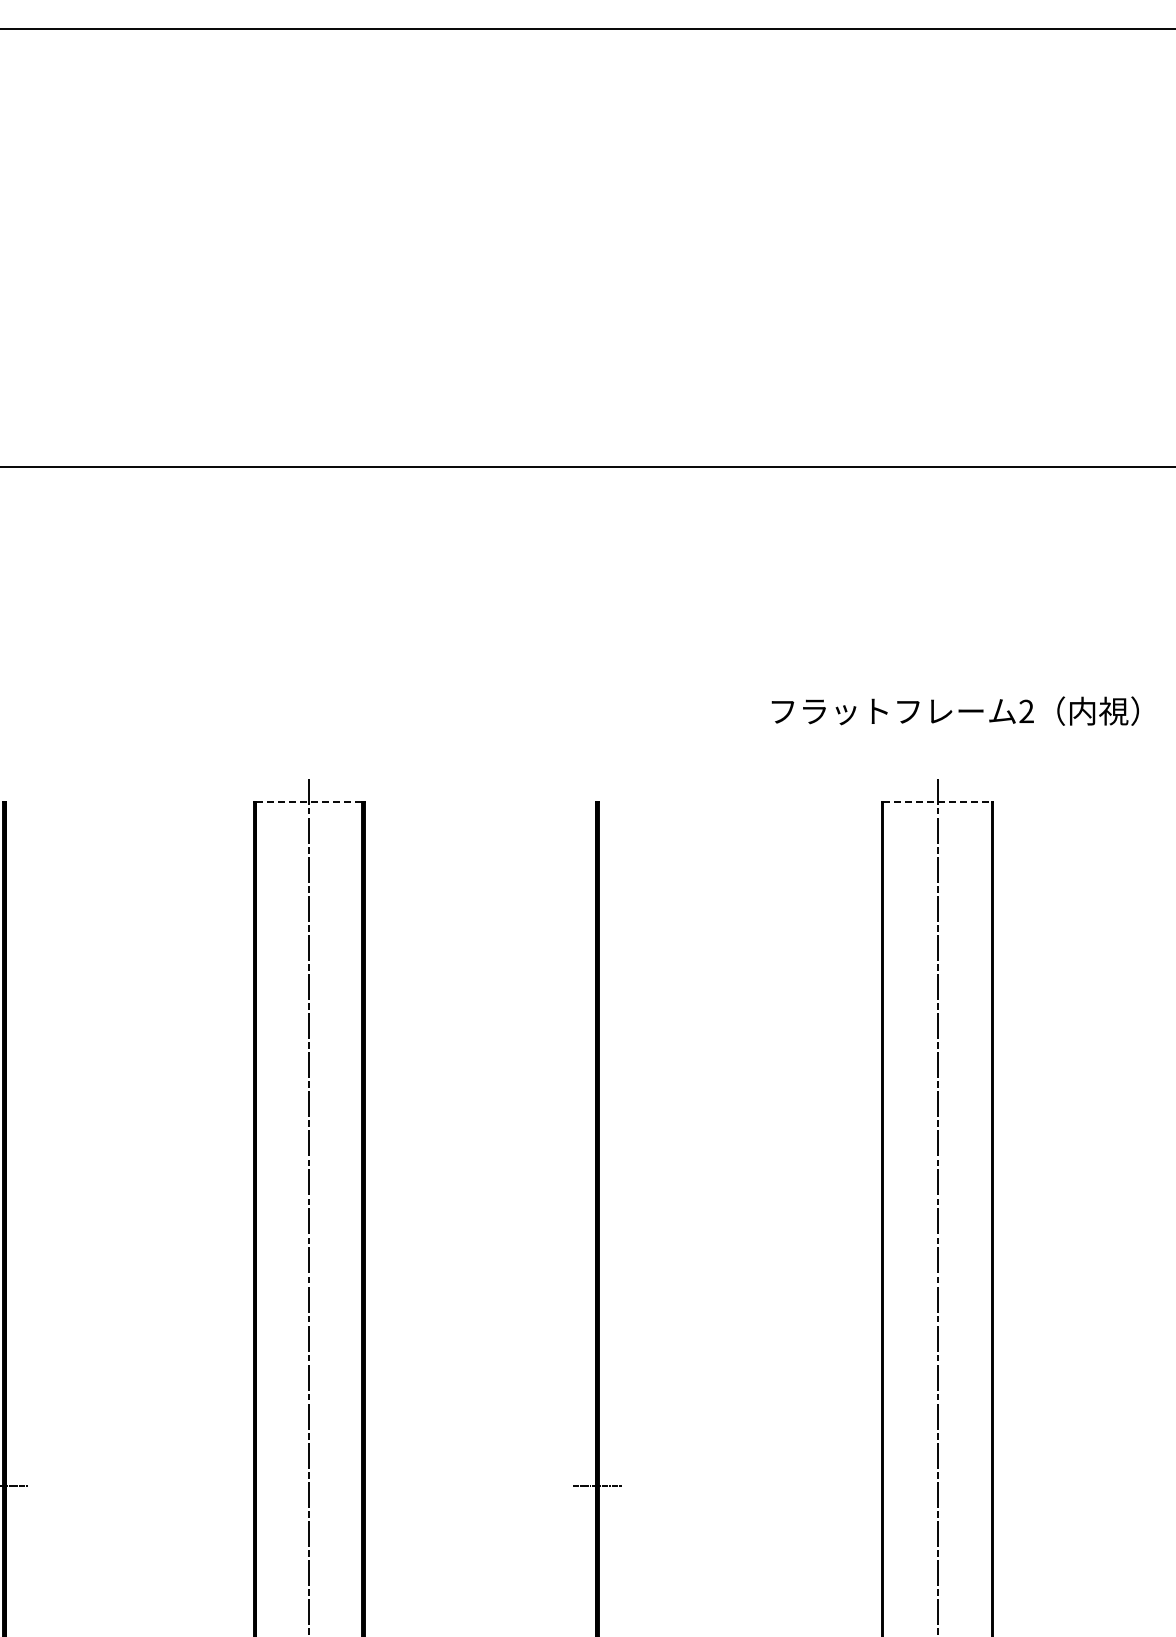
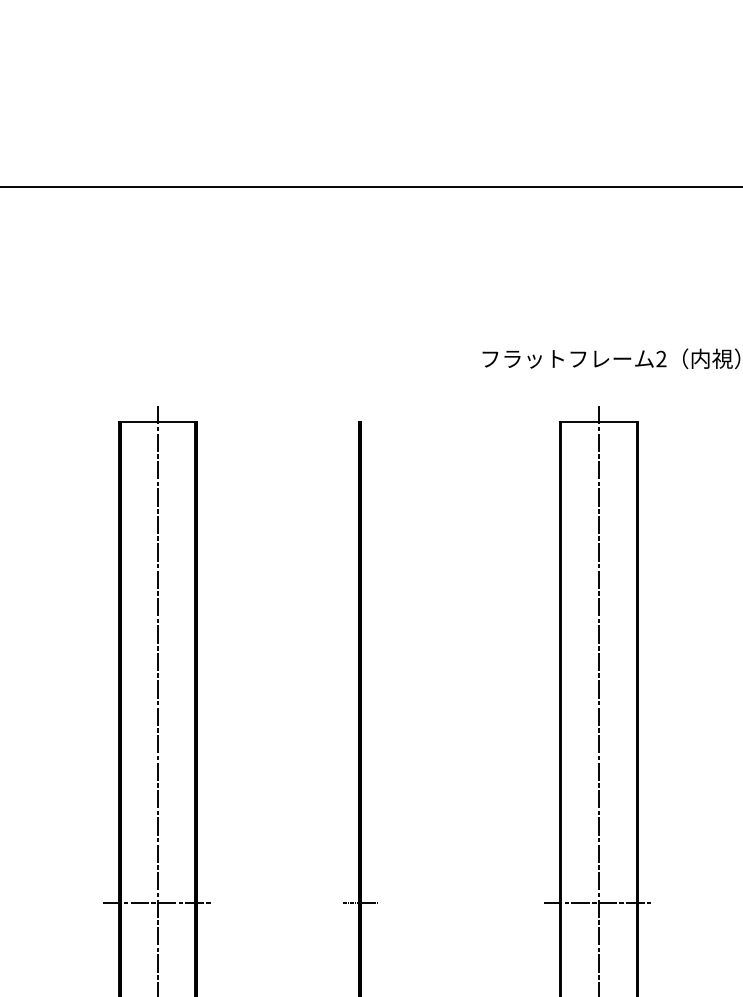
line: (309, 801) -> (158, 422), dashed -> solid
line: (937, 801) -> (598, 422), dashed -> solid
line: (309, 1486) -> (158, 902), added
line: (937, 1486) -> (598, 902), added

